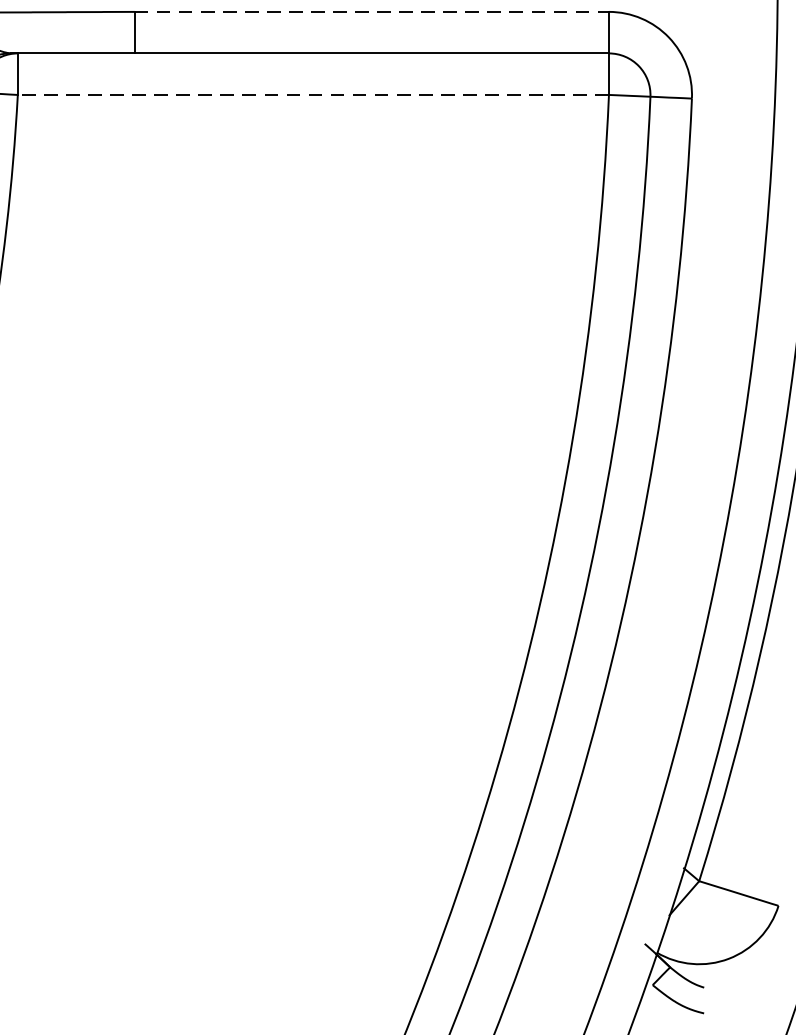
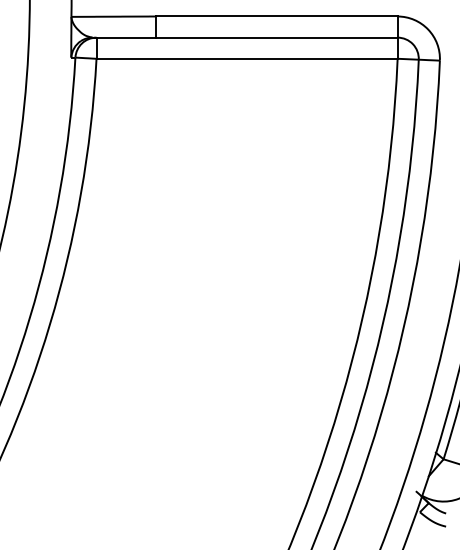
line: (371, 11) -> (276, 16), dashed -> solid
line: (314, 94) -> (247, 58), dashed -> solid

